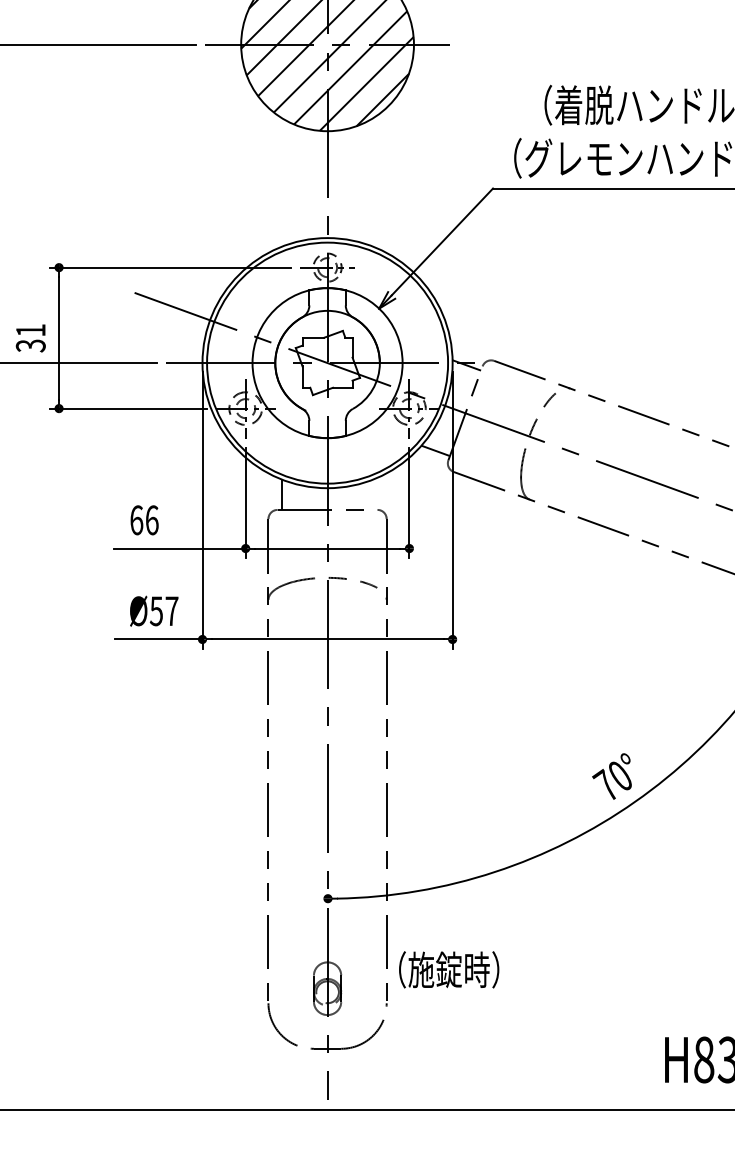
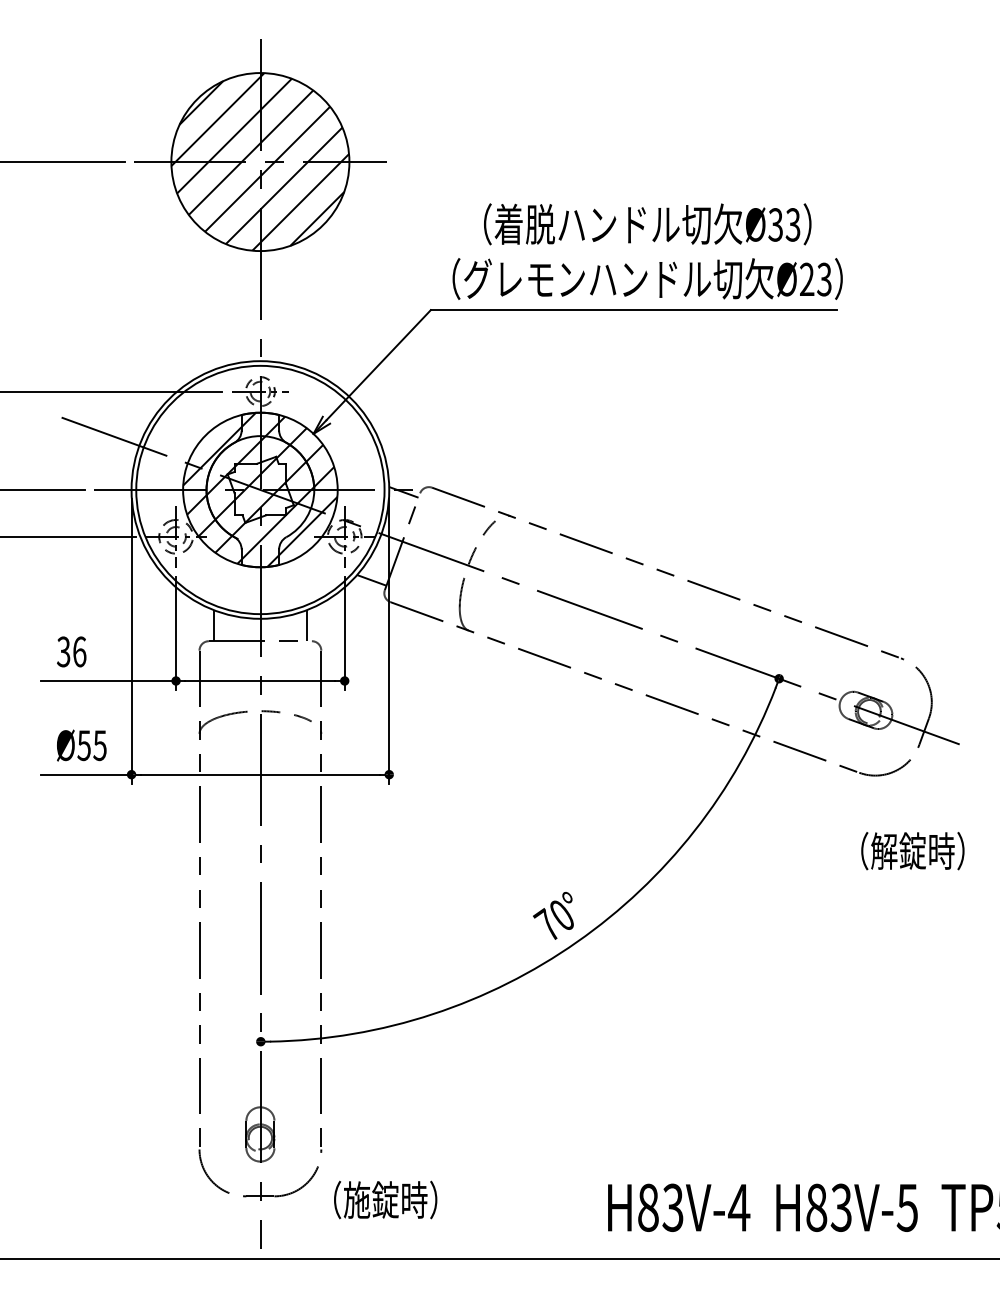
hatch: (327, 362) -> (260, 489), added
line: (373, 494) -> (307, 625), added
text: (136, 519) -> (63, 651), 66 -> 36
text: (171, 611) -> (99, 745), Ø57 -> Ø55
text: (448, 969) -> (385, 1199), moved

